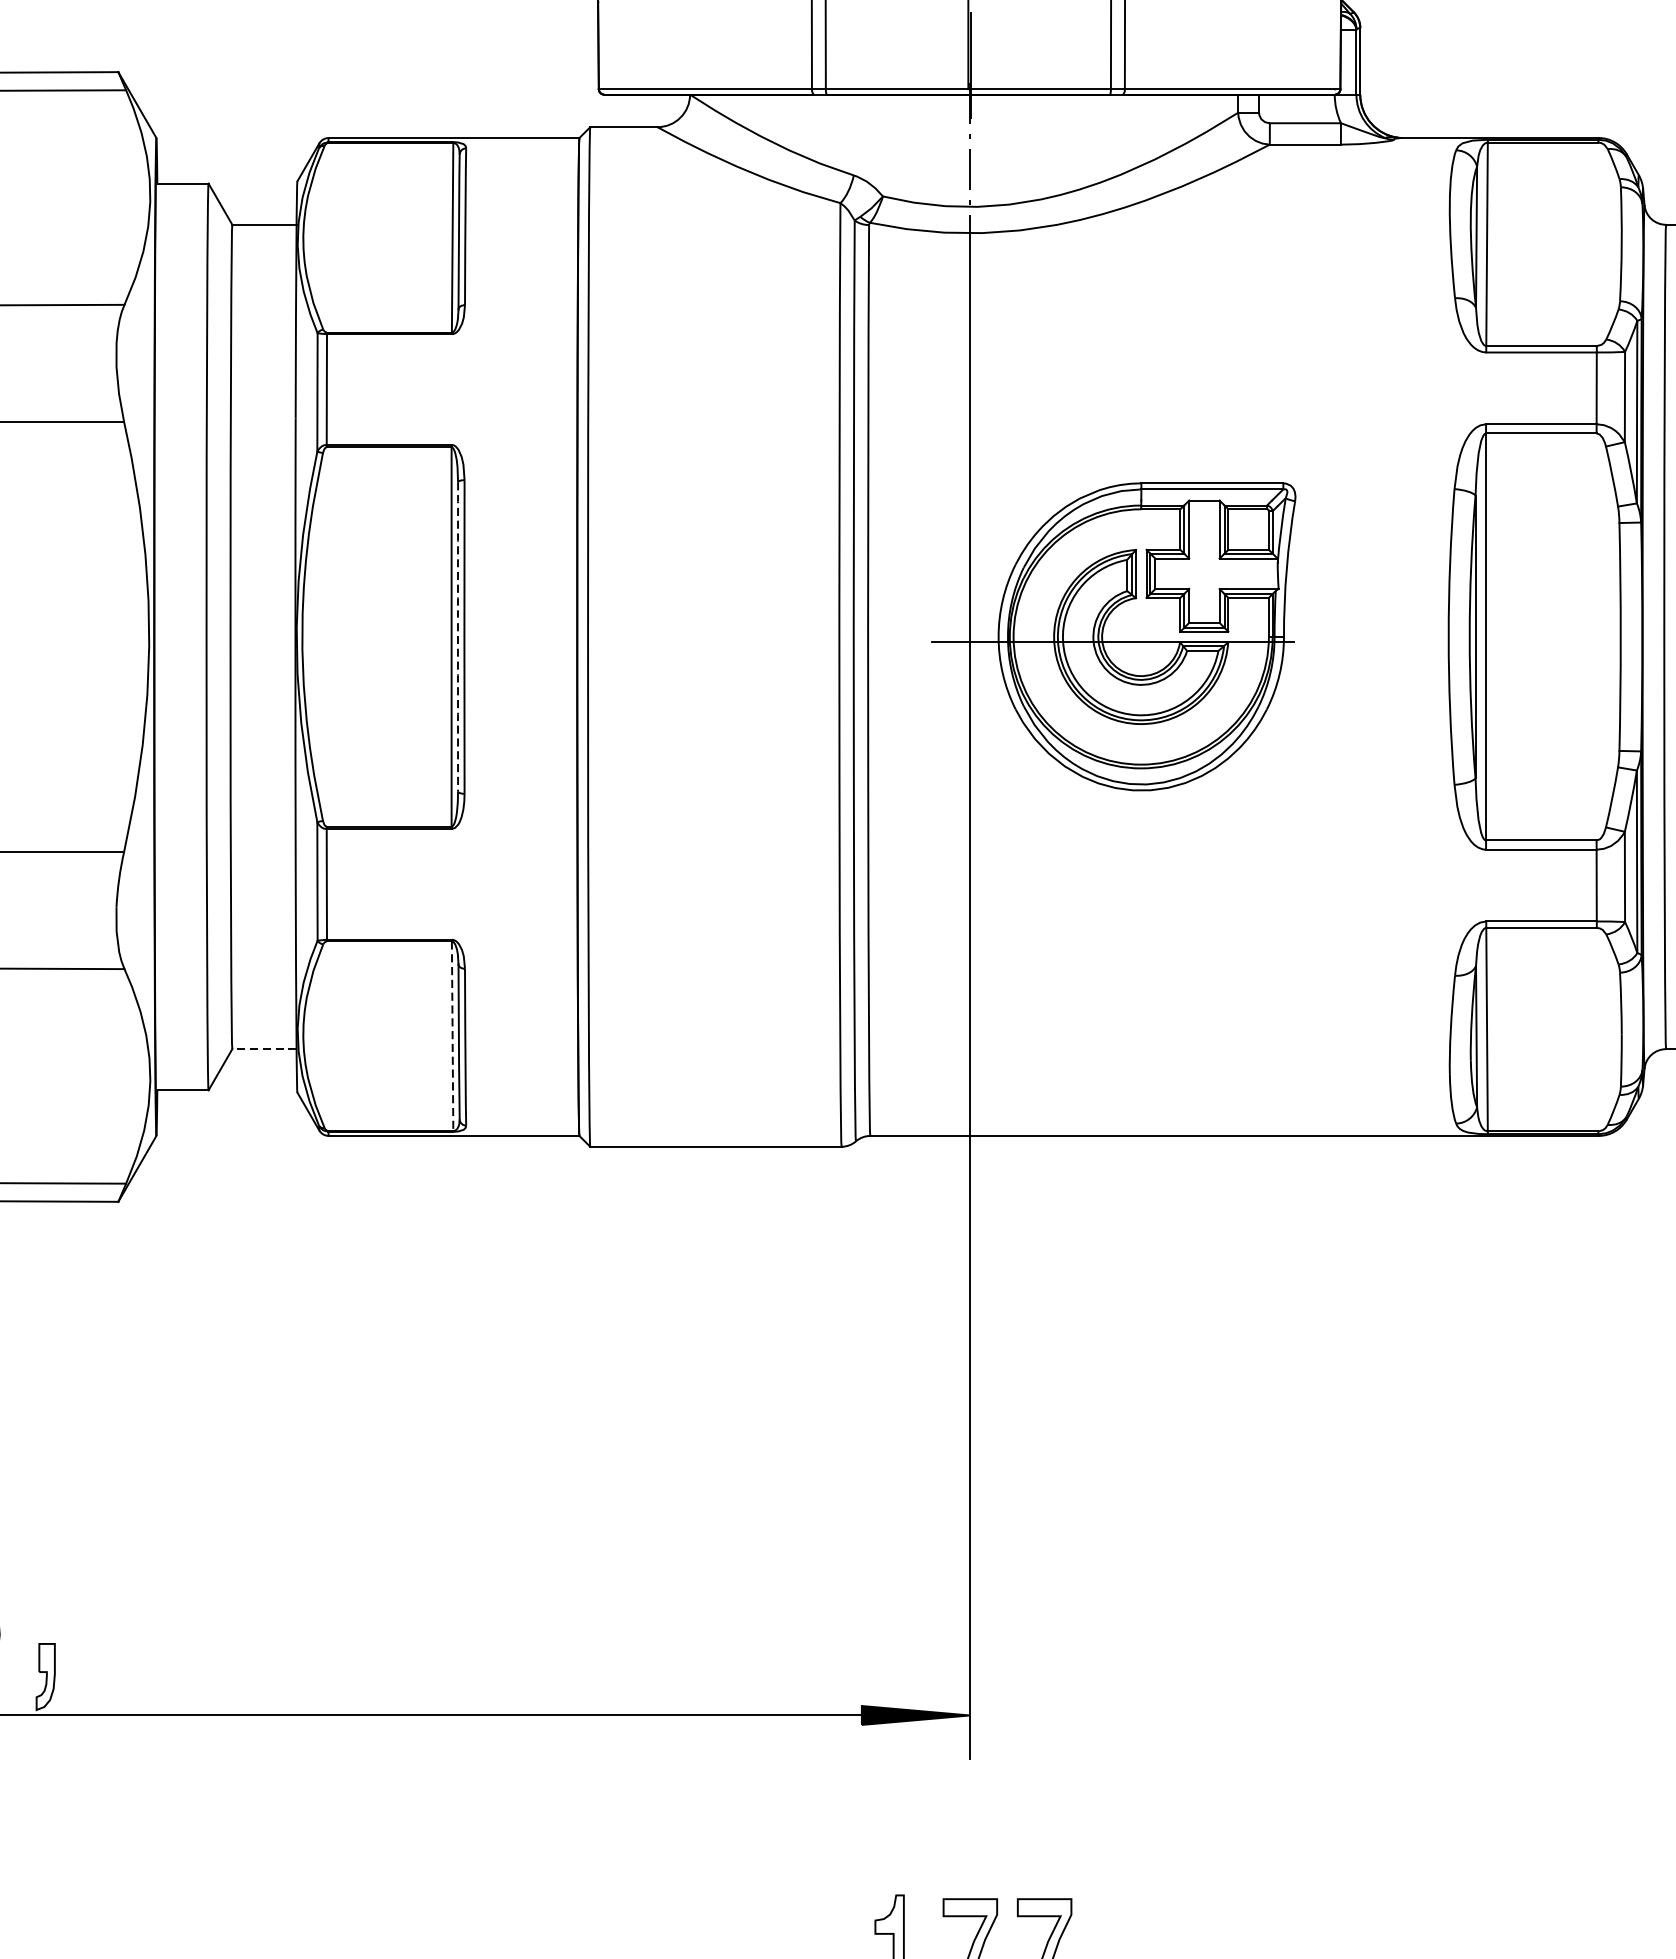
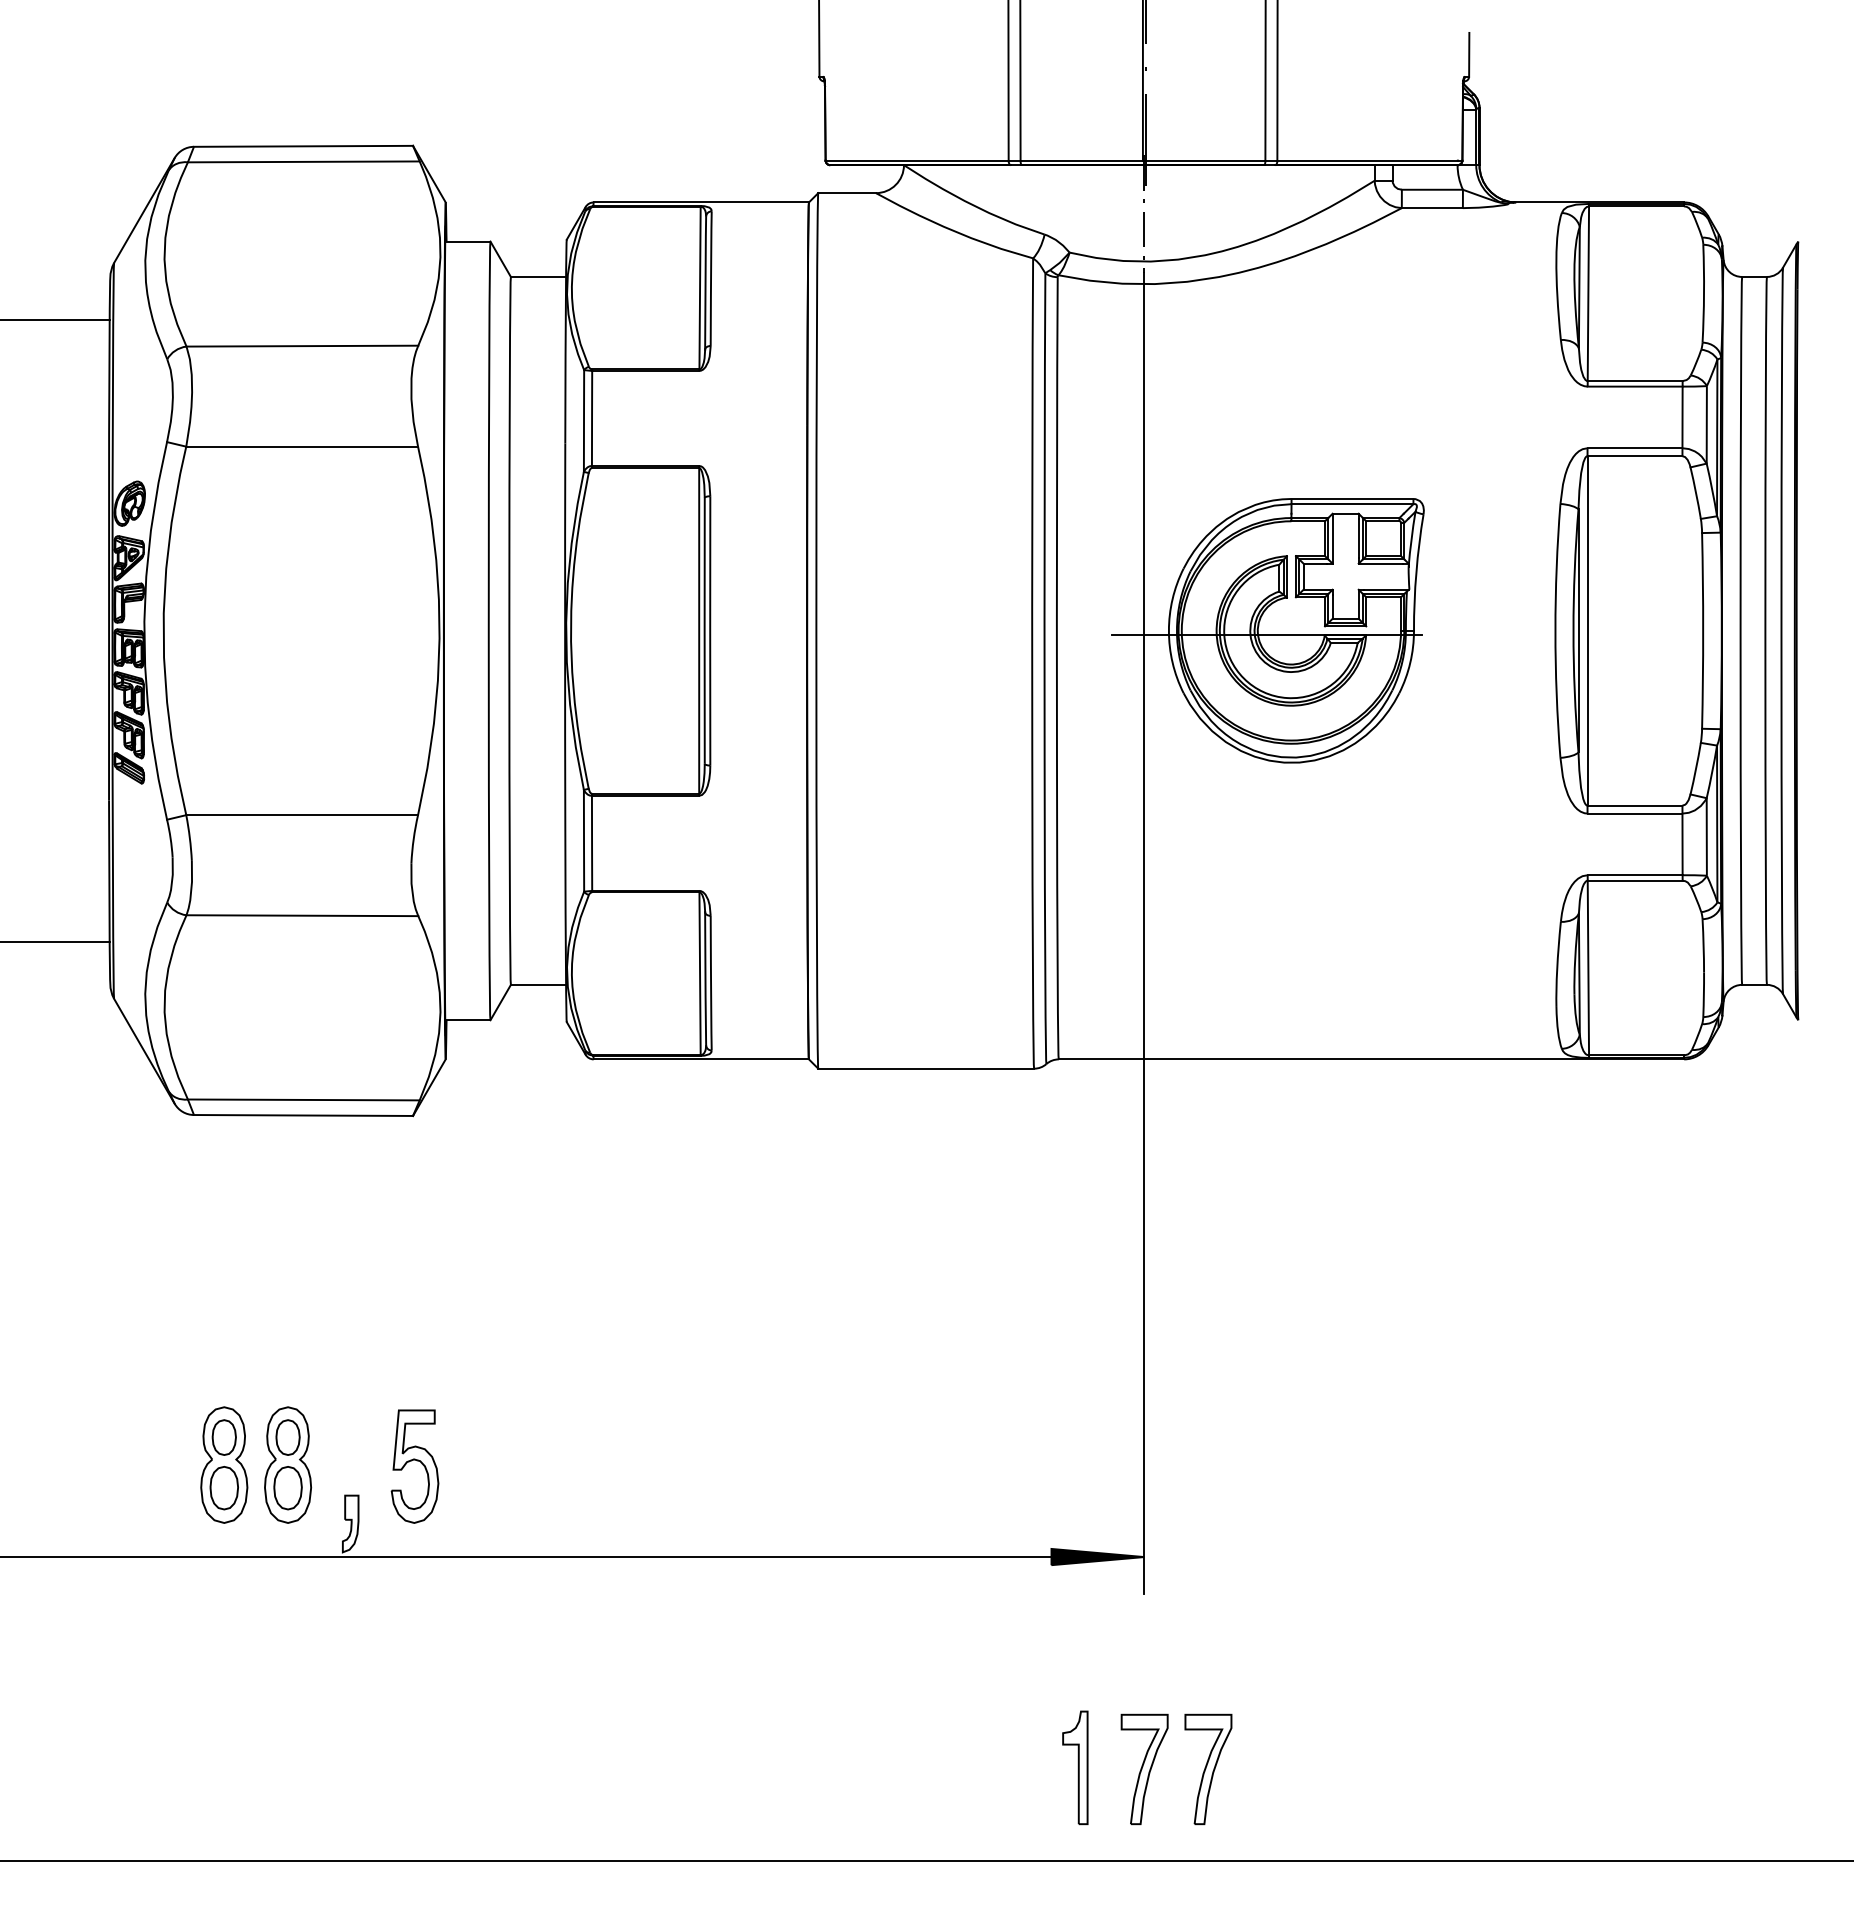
arc: (457, 636) -> (704, 630), dashed -> solid
line: (453, 1037) -> (700, 974), dashed -> solid
line: (264, 1048) -> (538, 984), dashed -> solid
part: (120, 1610) -> (414, 1466), added

